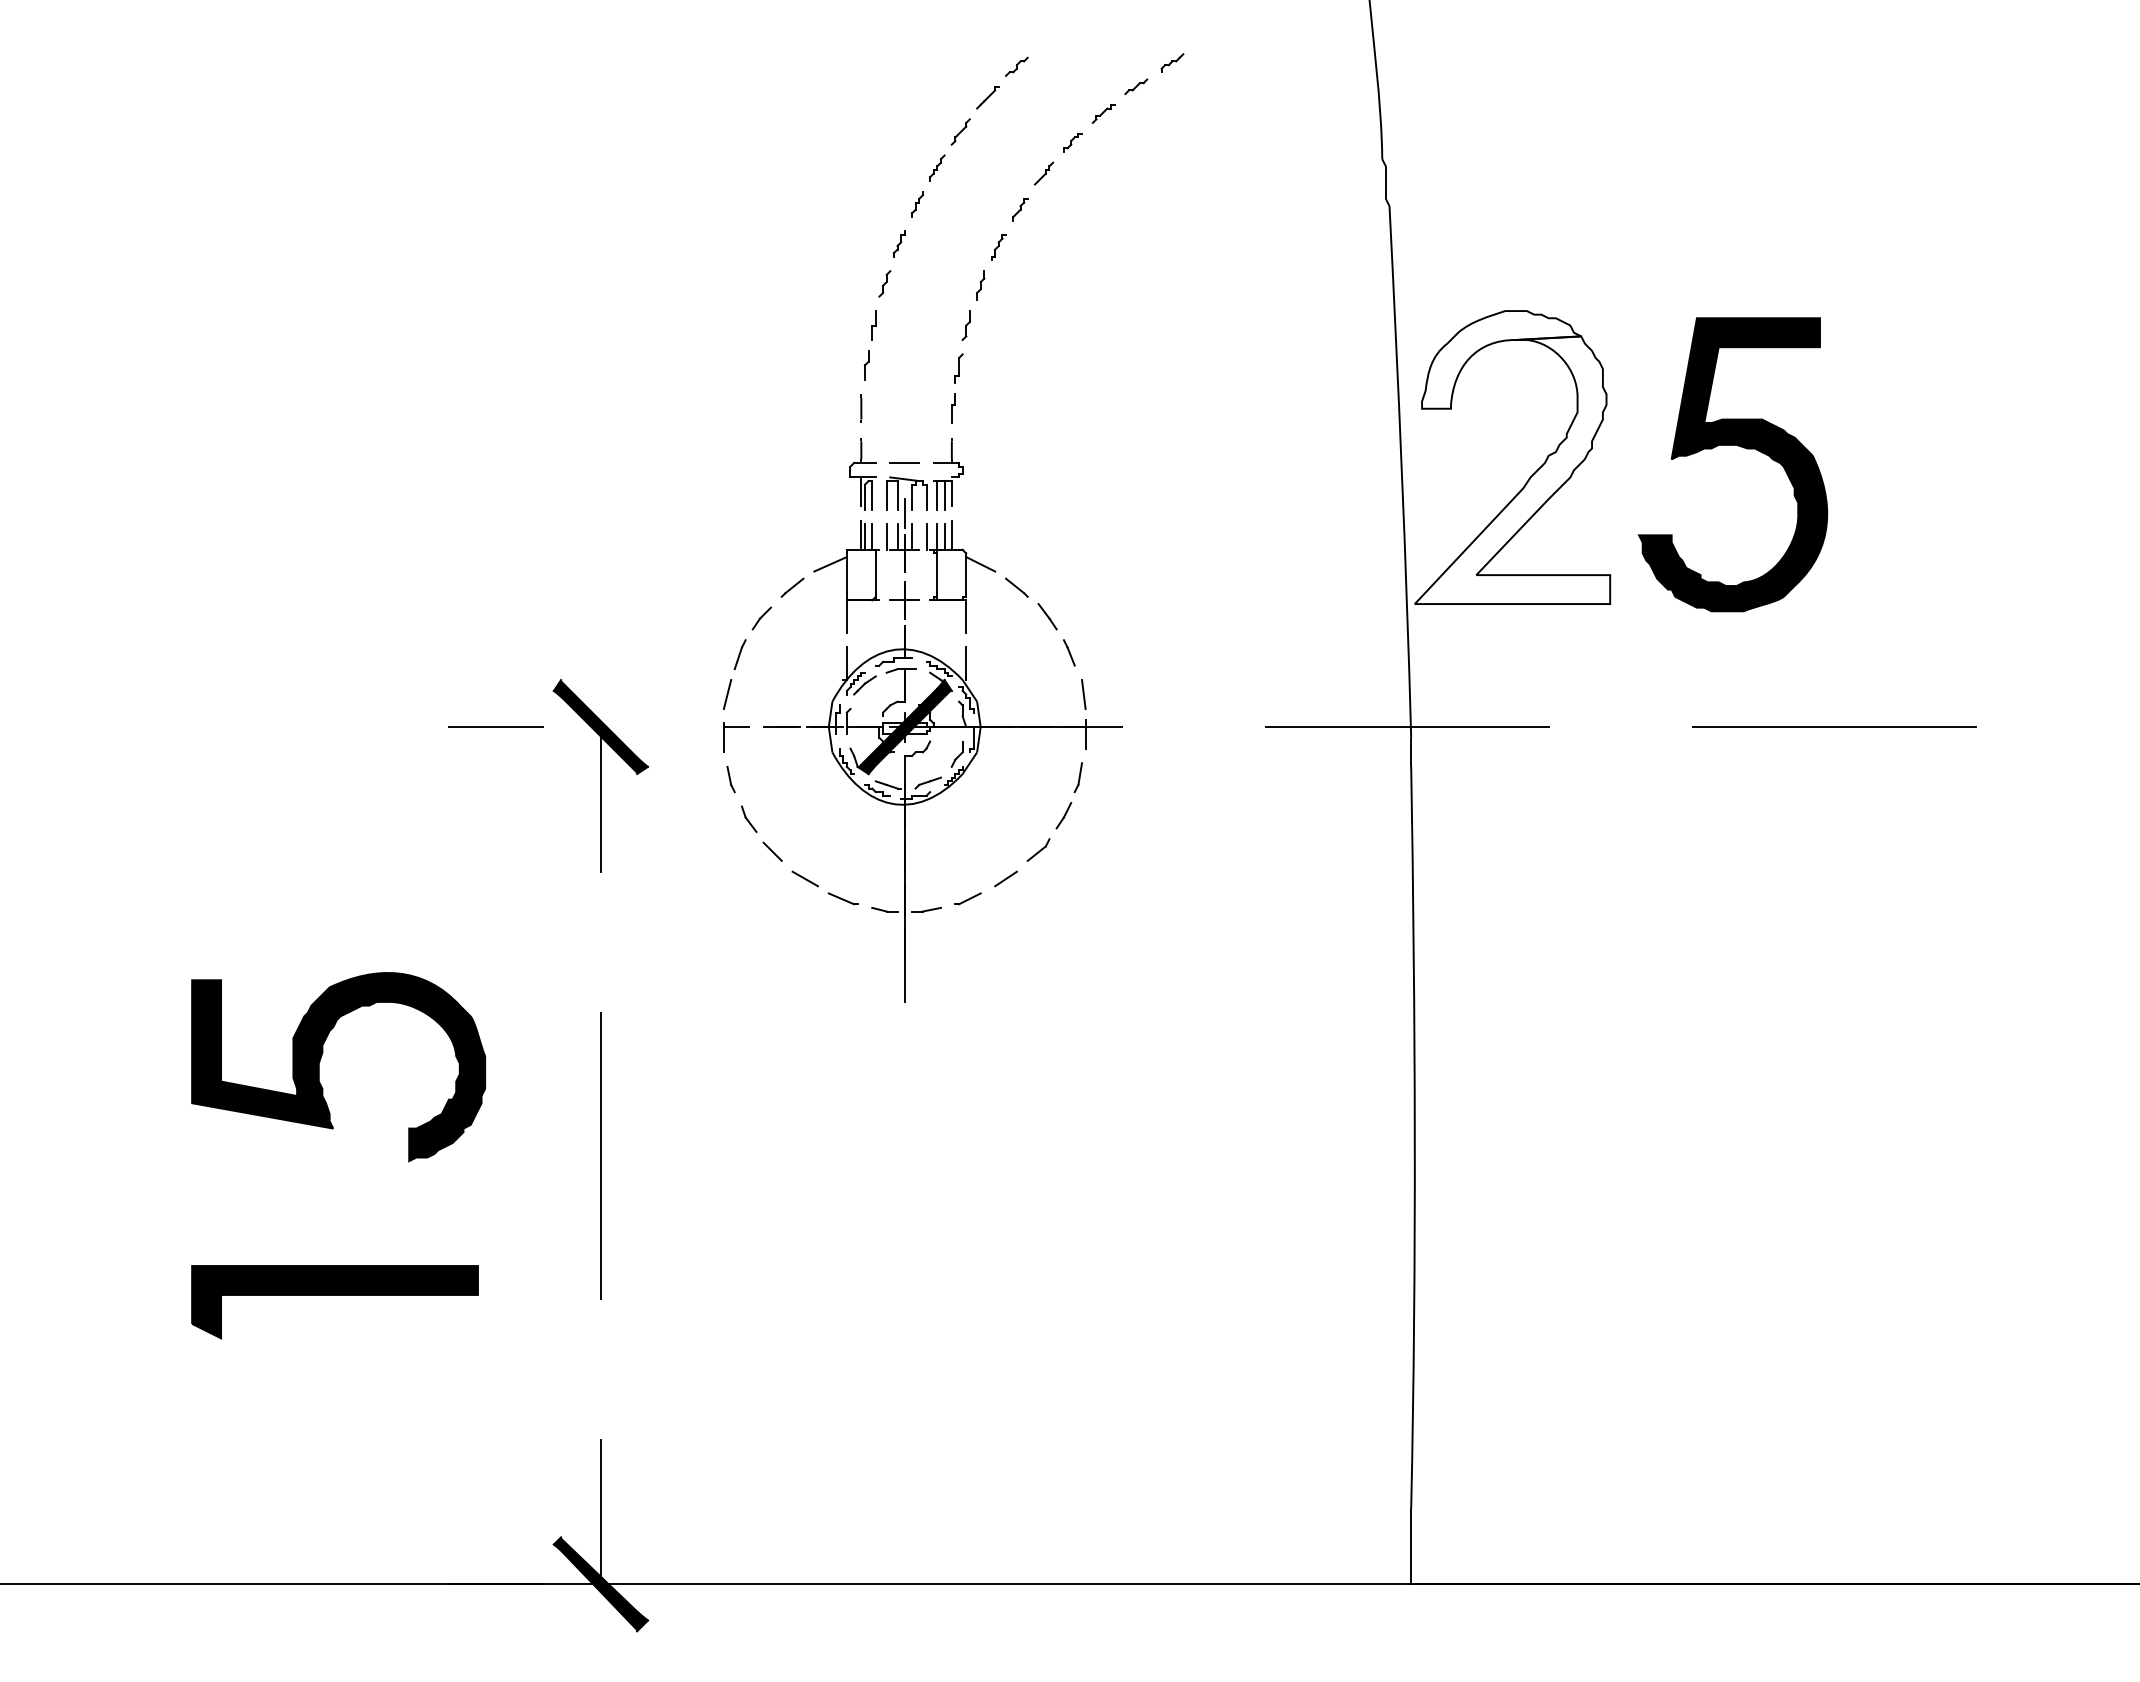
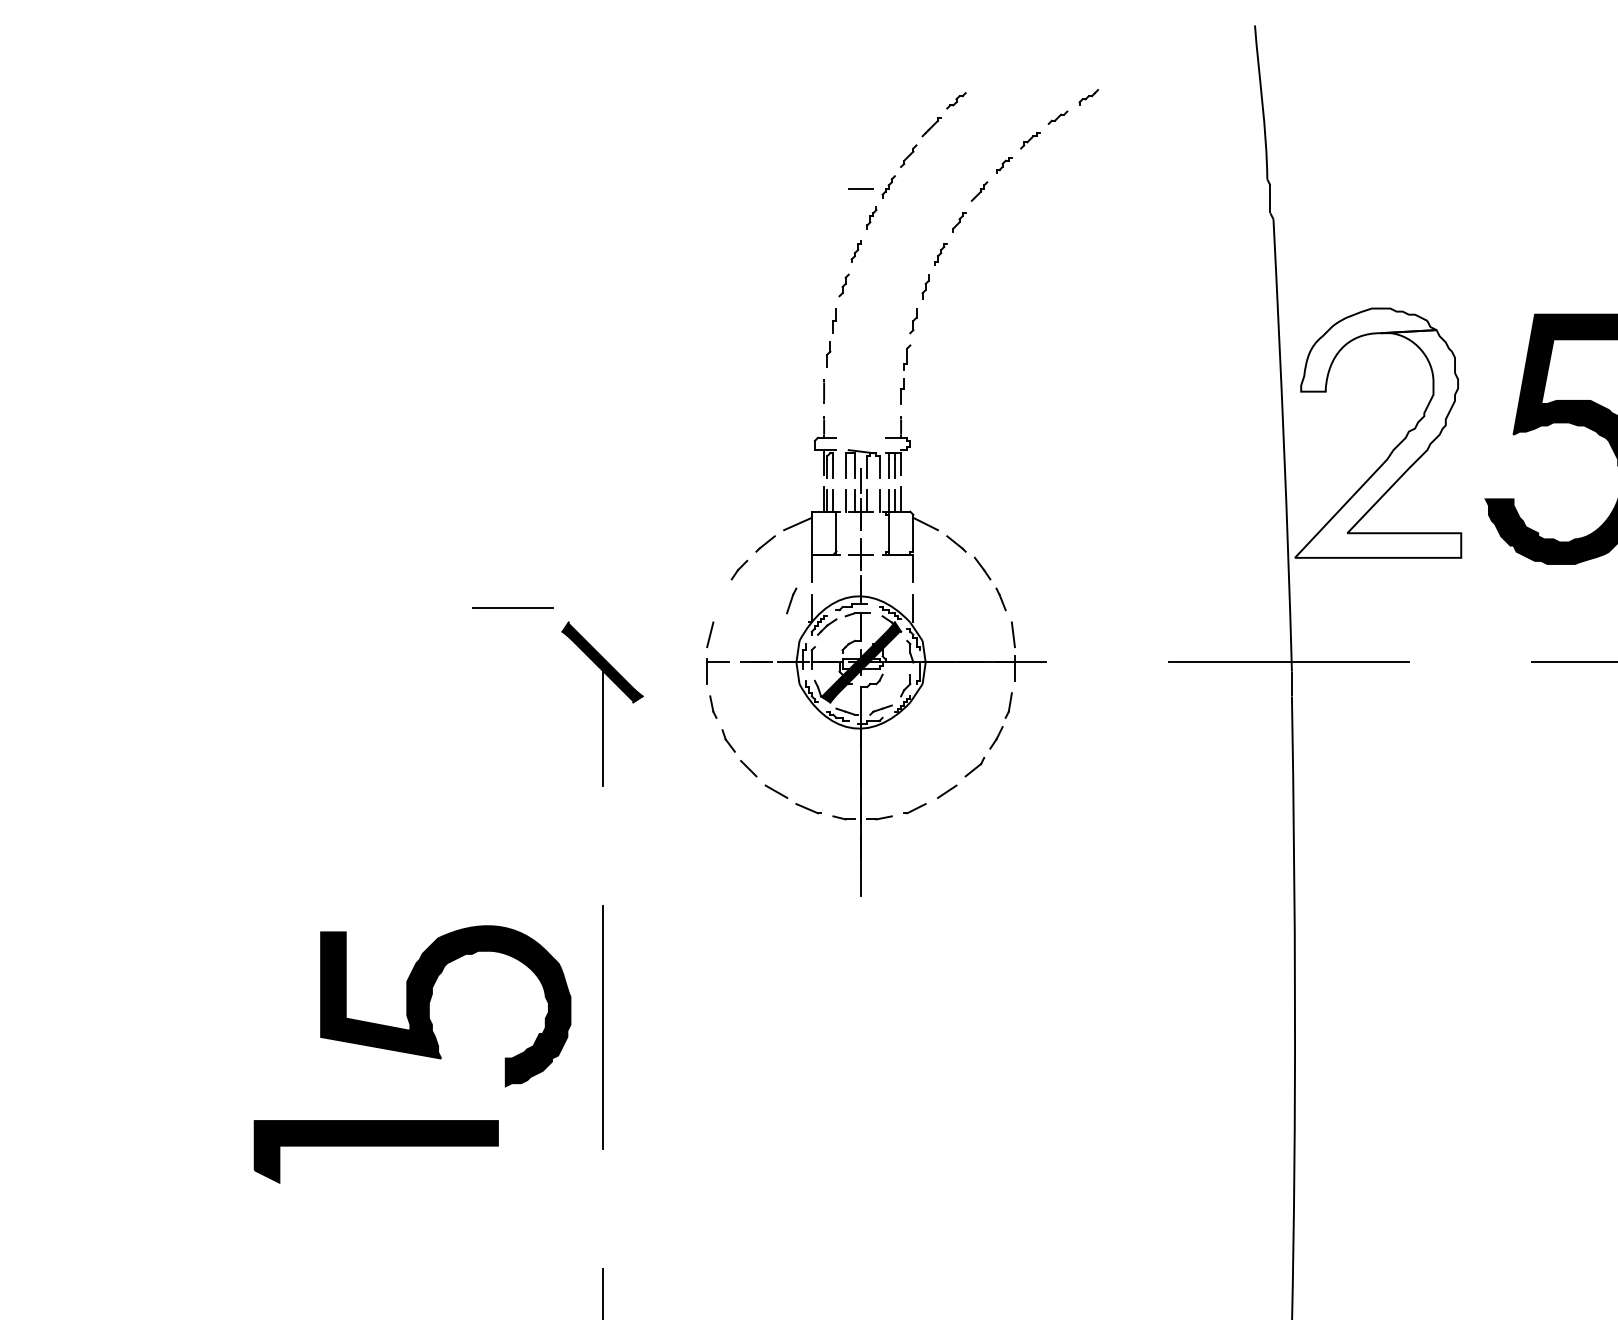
line: (904, 462) -> (860, 188), moved
part: (739, 654) -> (791, 600), moved
line: (495, 726) -> (512, 607), moved
part: (320, 1062) -> (430, 1002), moved

